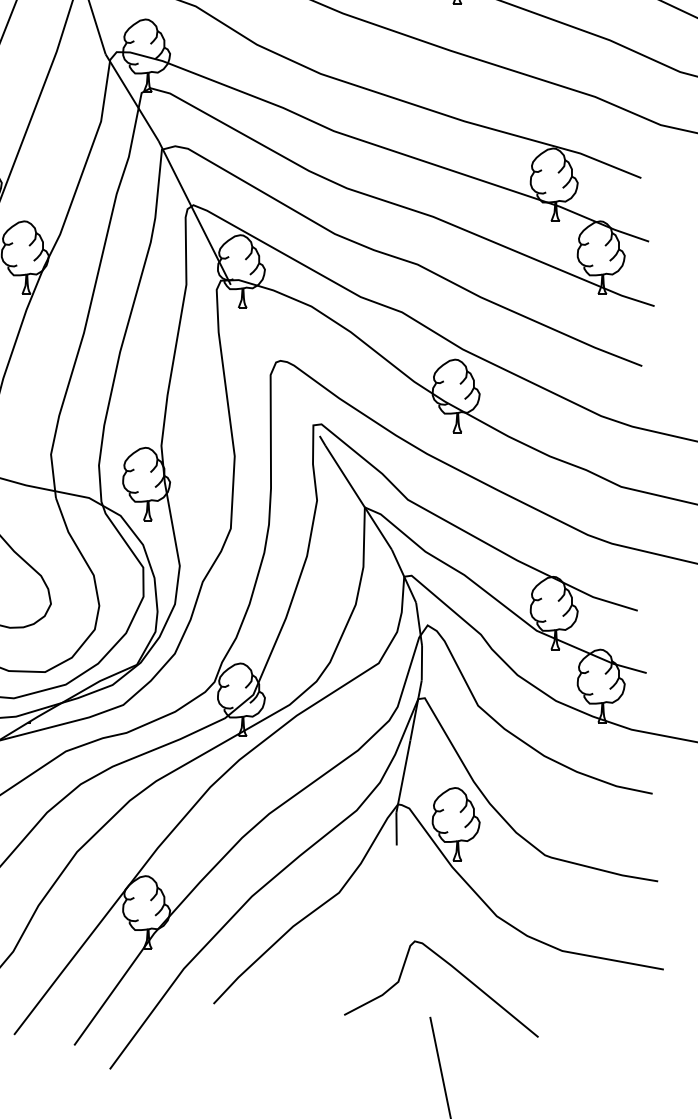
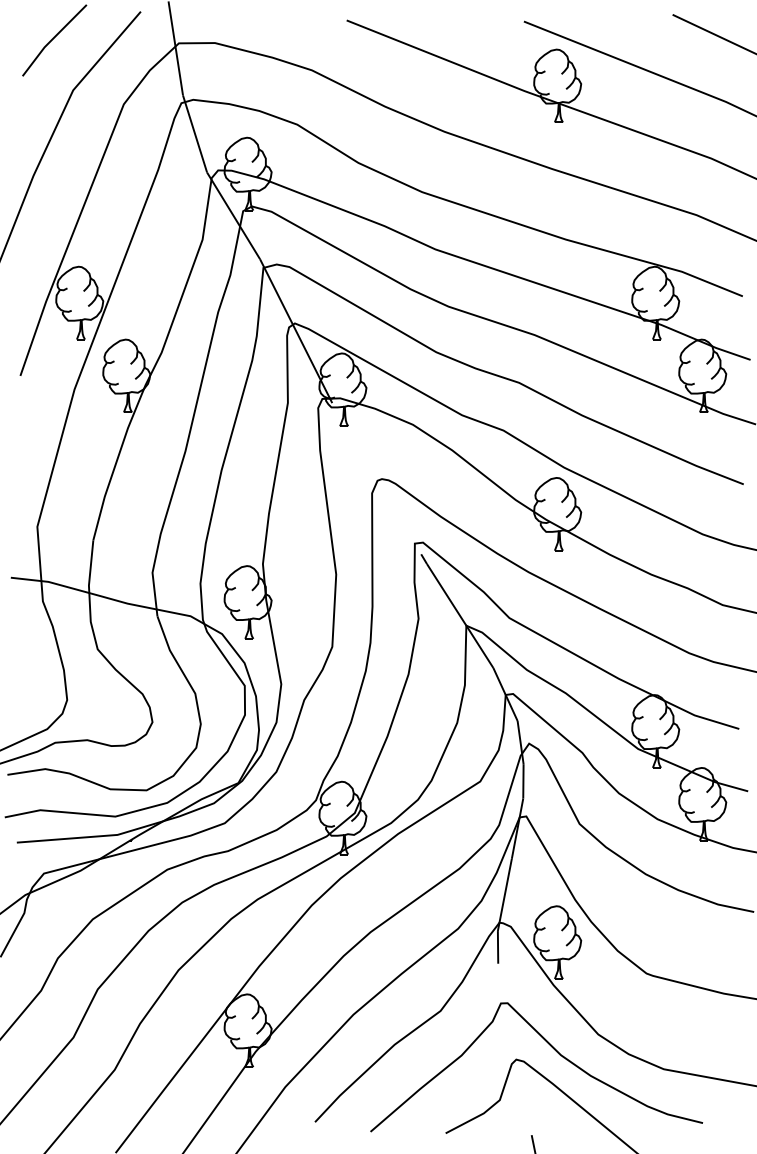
curve: (452, 931) -> (553, 1049), added

